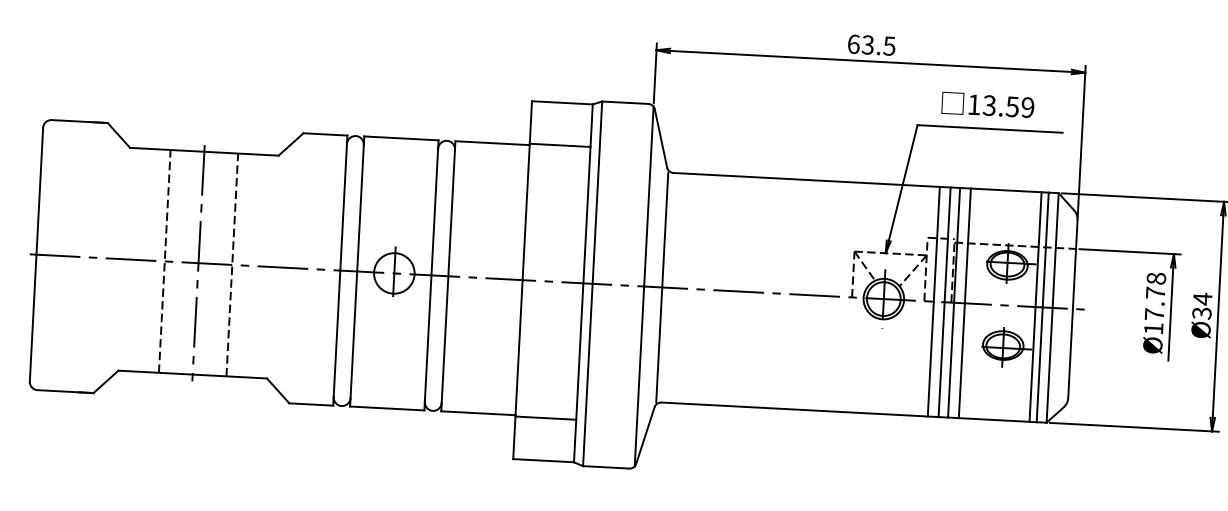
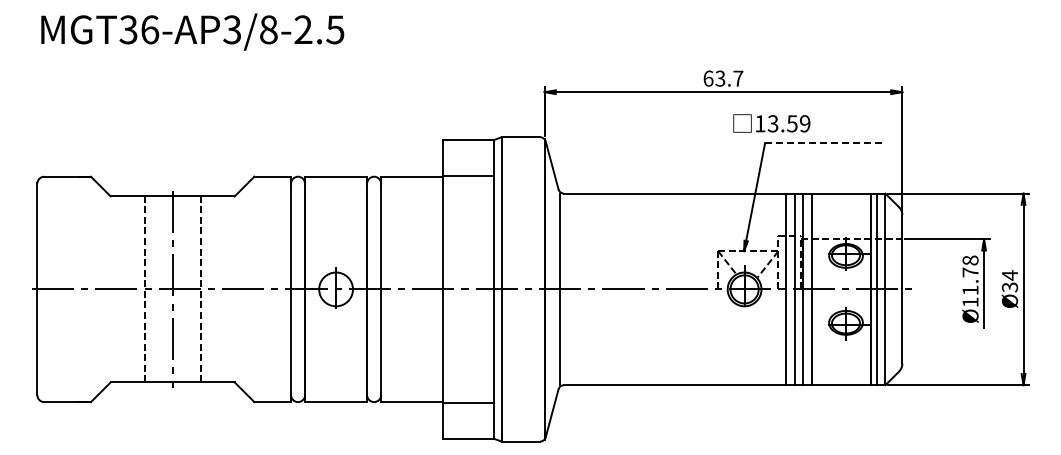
text: (889, 45) -> (738, 78), 63.5 -> 63.7
text: (987, 105) -> (771, 123), moved
line: (989, 129) -> (825, 143), solid -> dashed
text: (1154, 314) -> (970, 290), 17.78 -> 11.78

